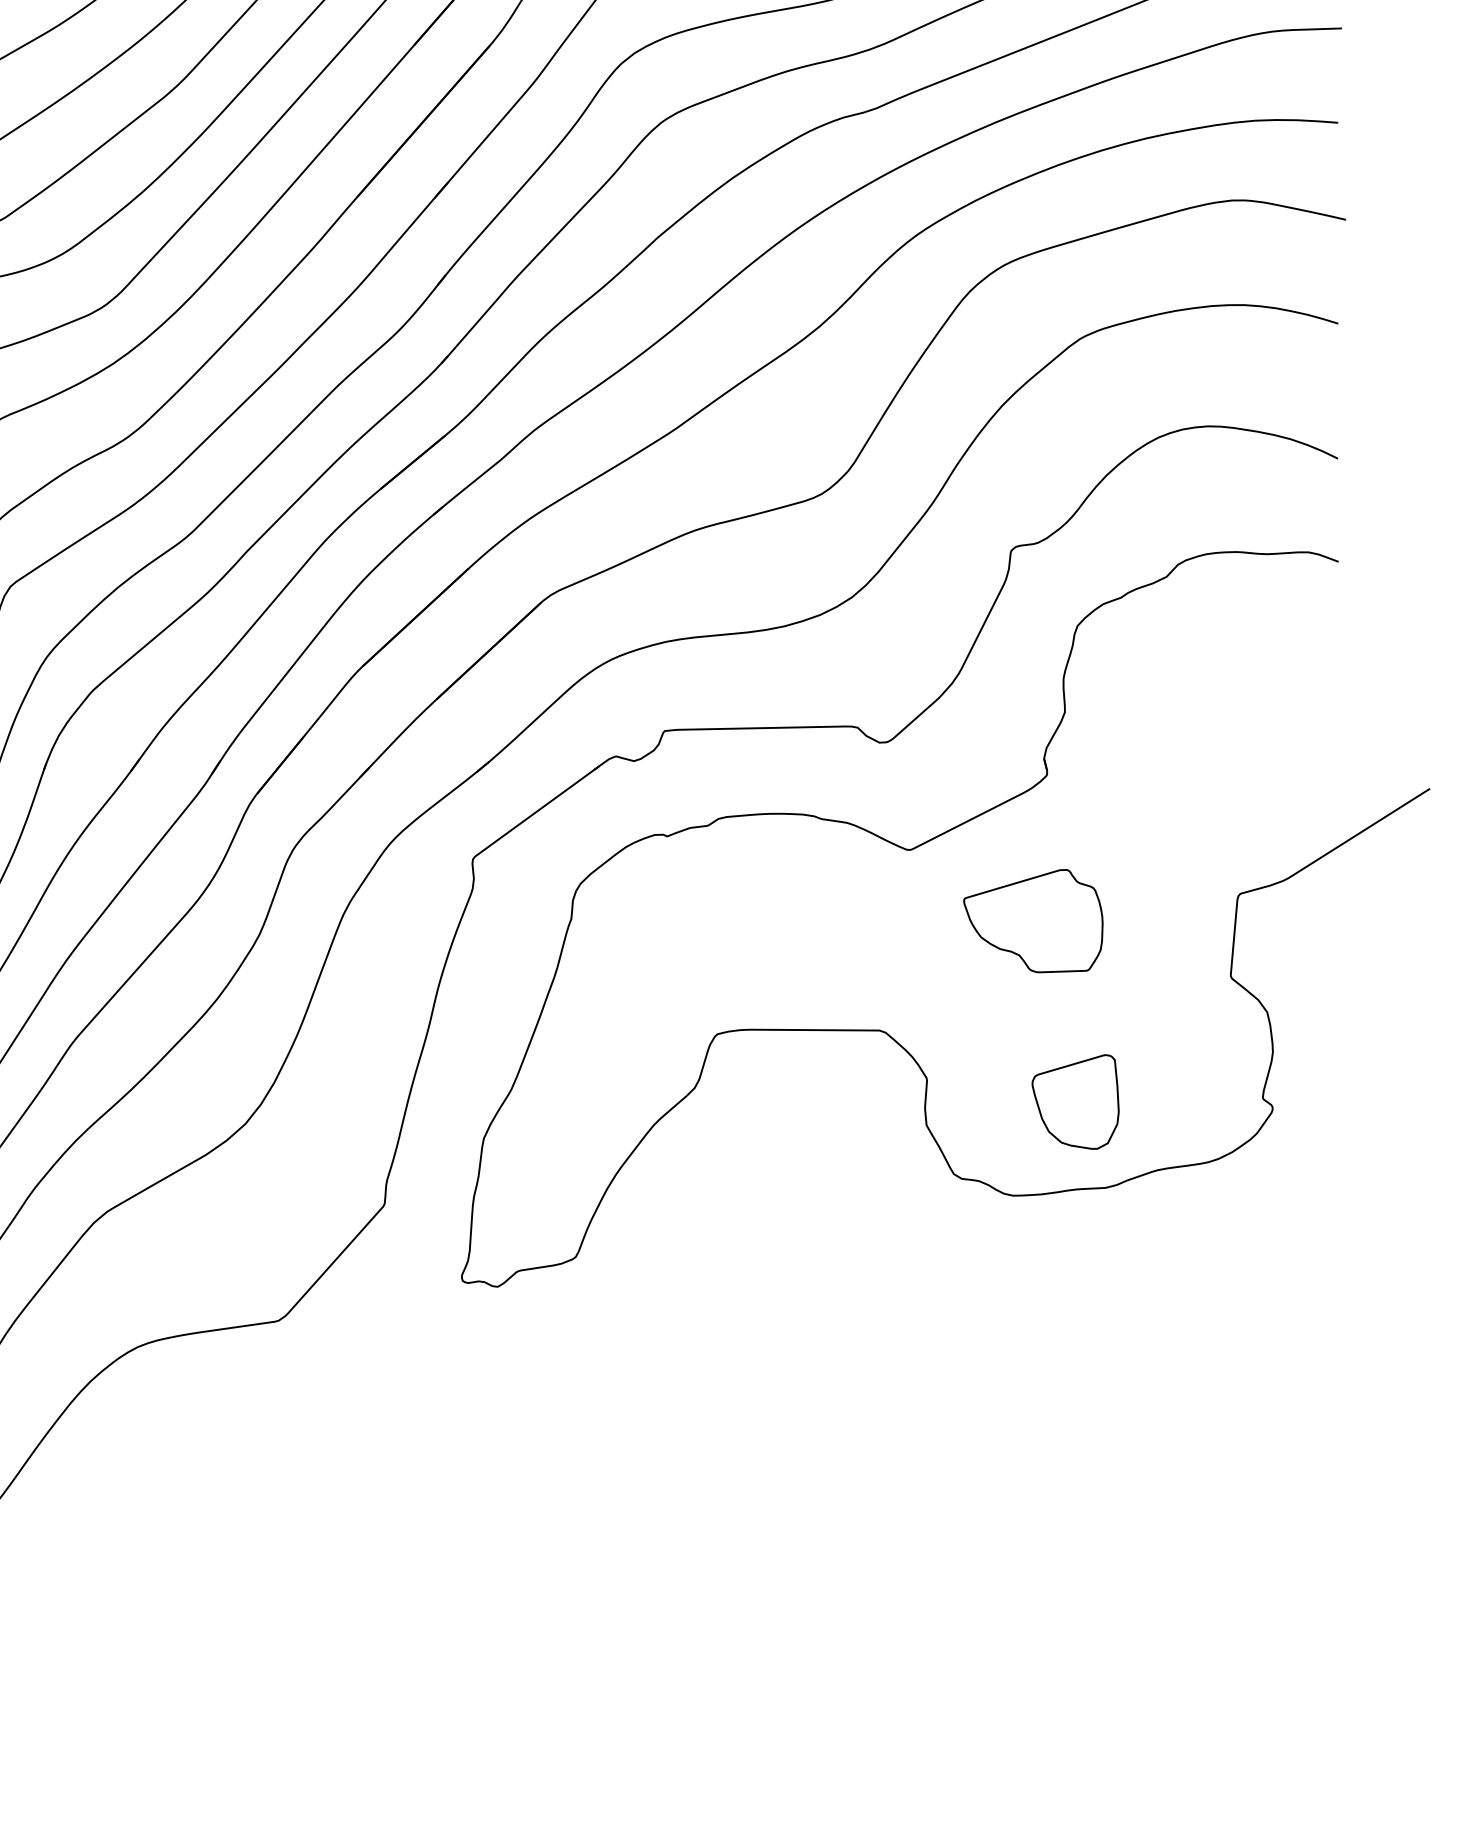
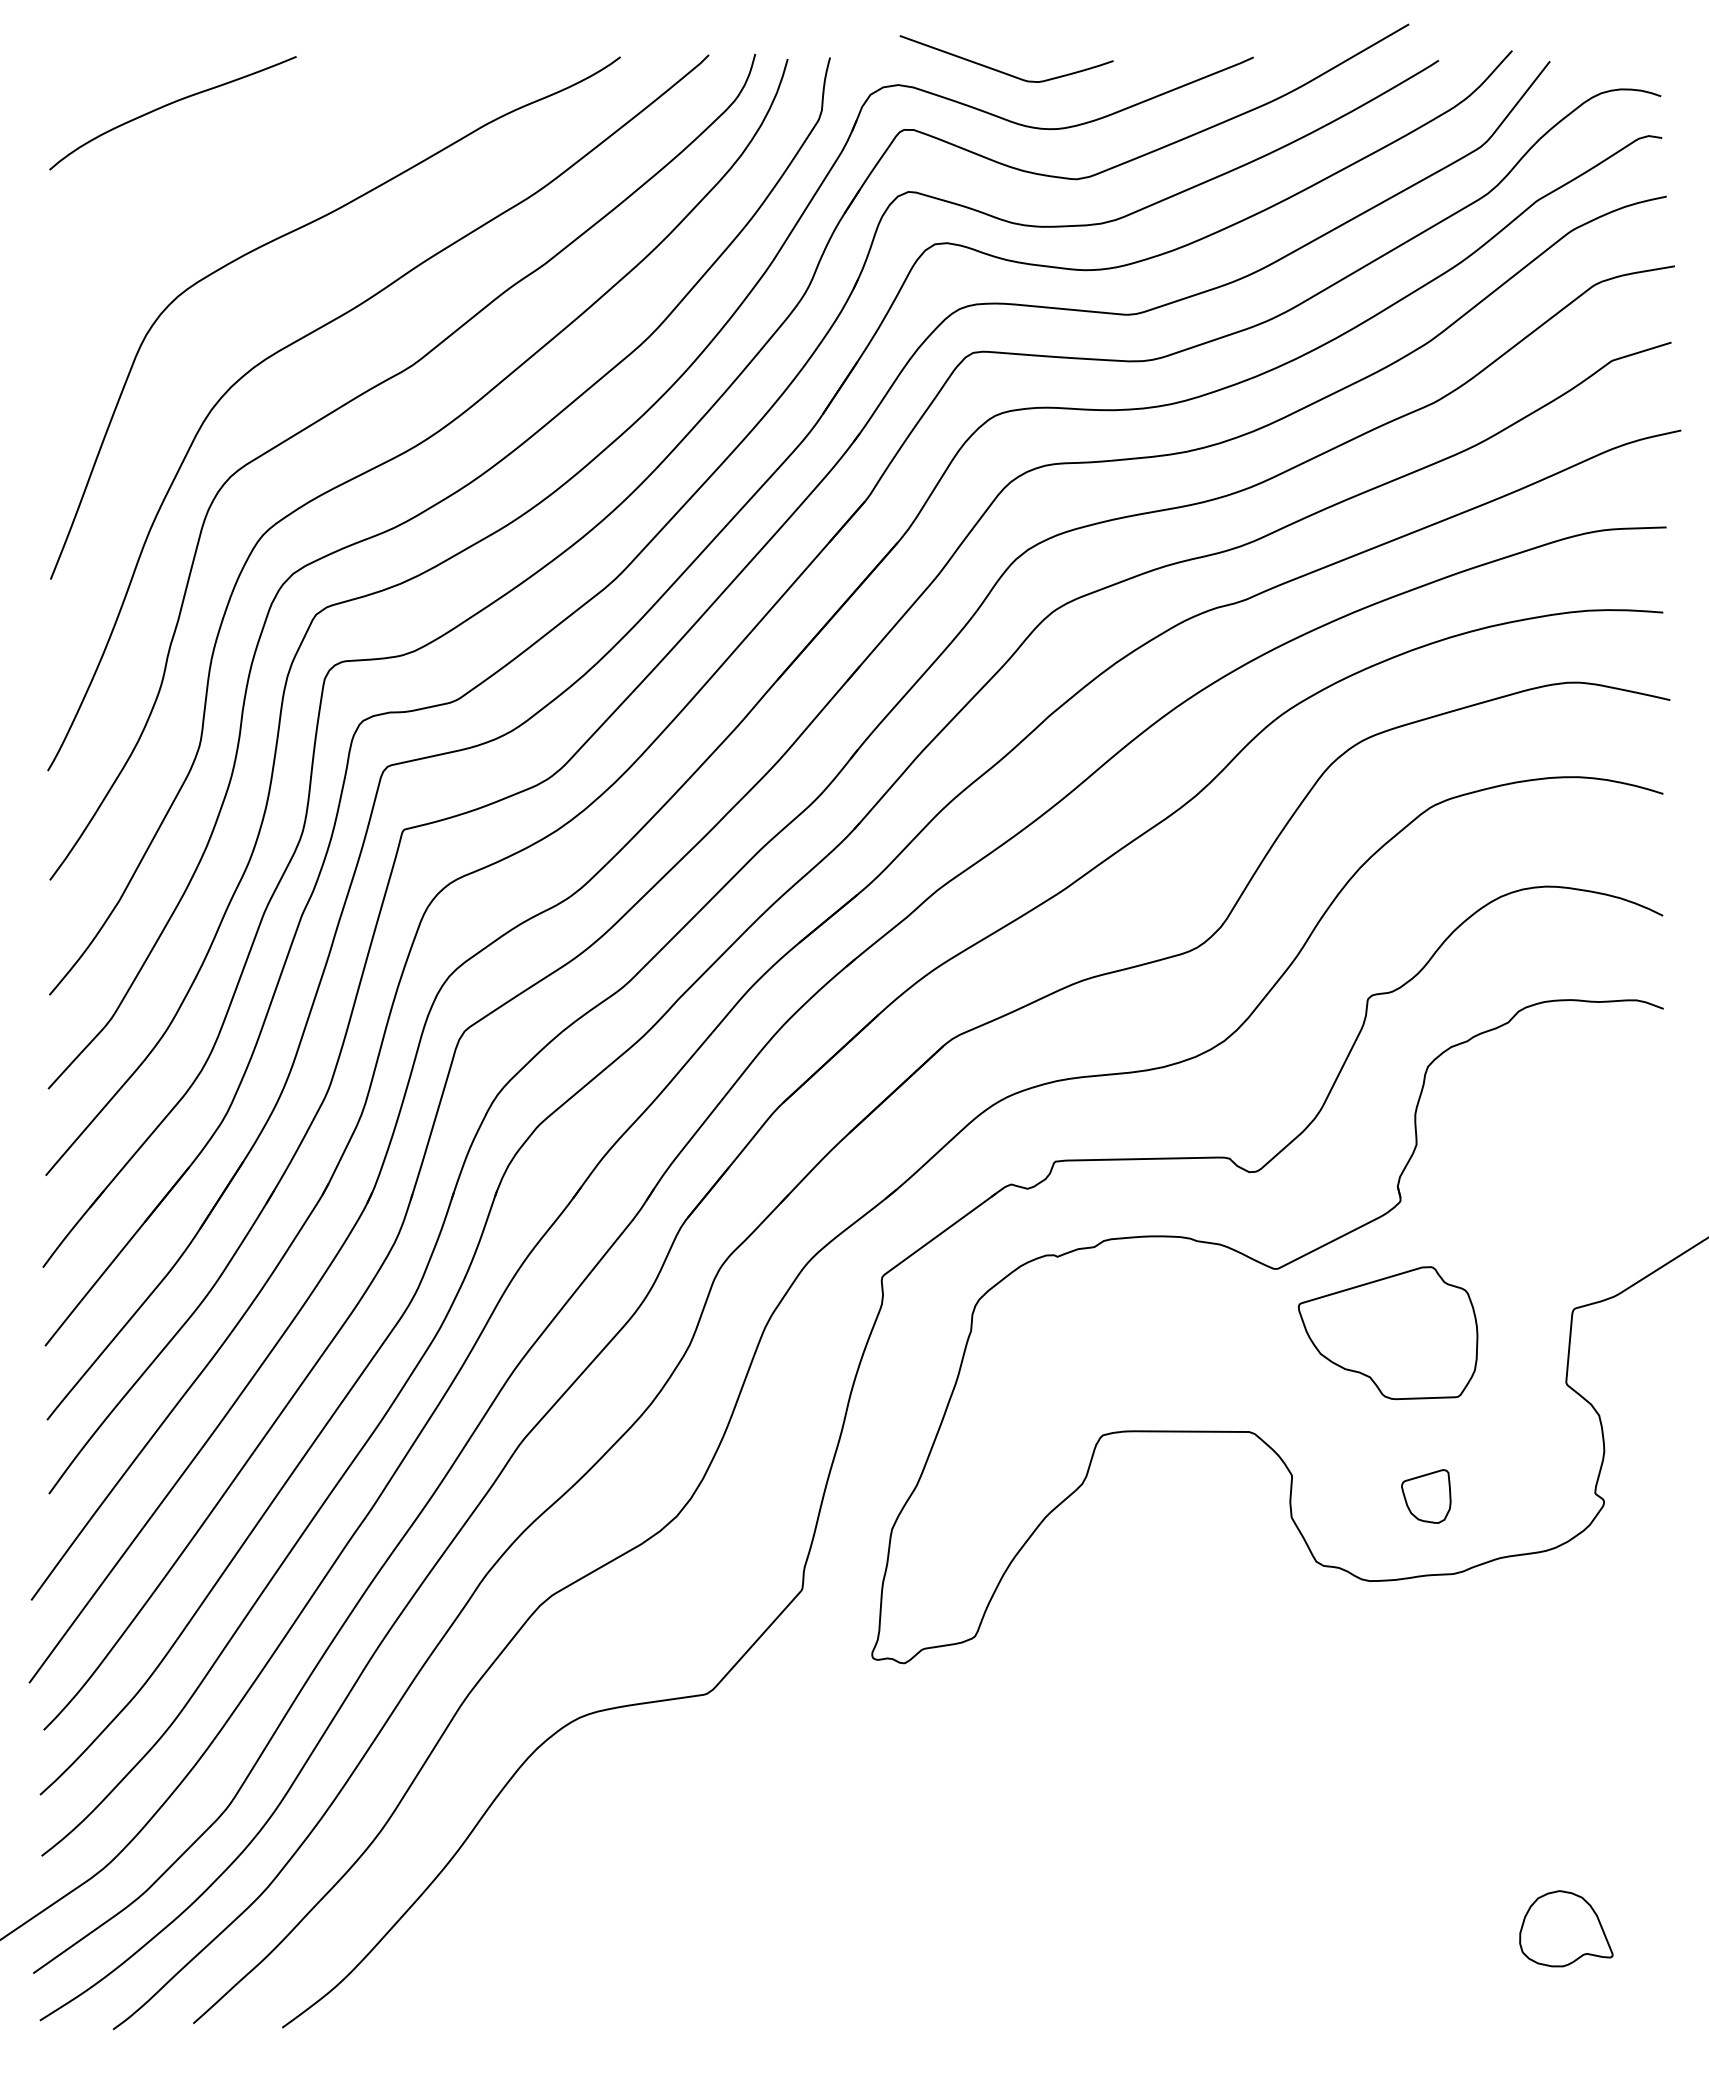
part: (1032, 921) -> (1387, 1333), size x1.43
part: (1075, 1101) -> (1426, 1496), size x0.62
part: (1231, 1580) -> (1566, 1928), added

